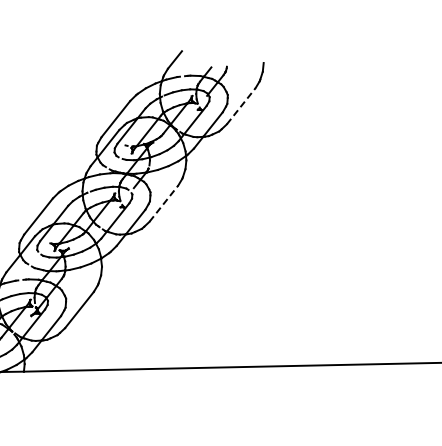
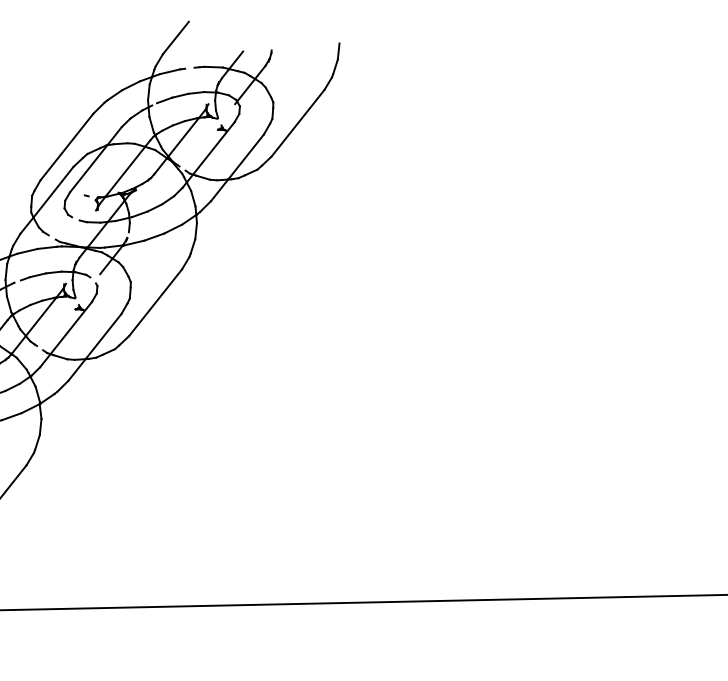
line: (241, 105) -> (298, 121), dashed -> solid
line: (164, 203) -> (156, 302), dashed -> solid

